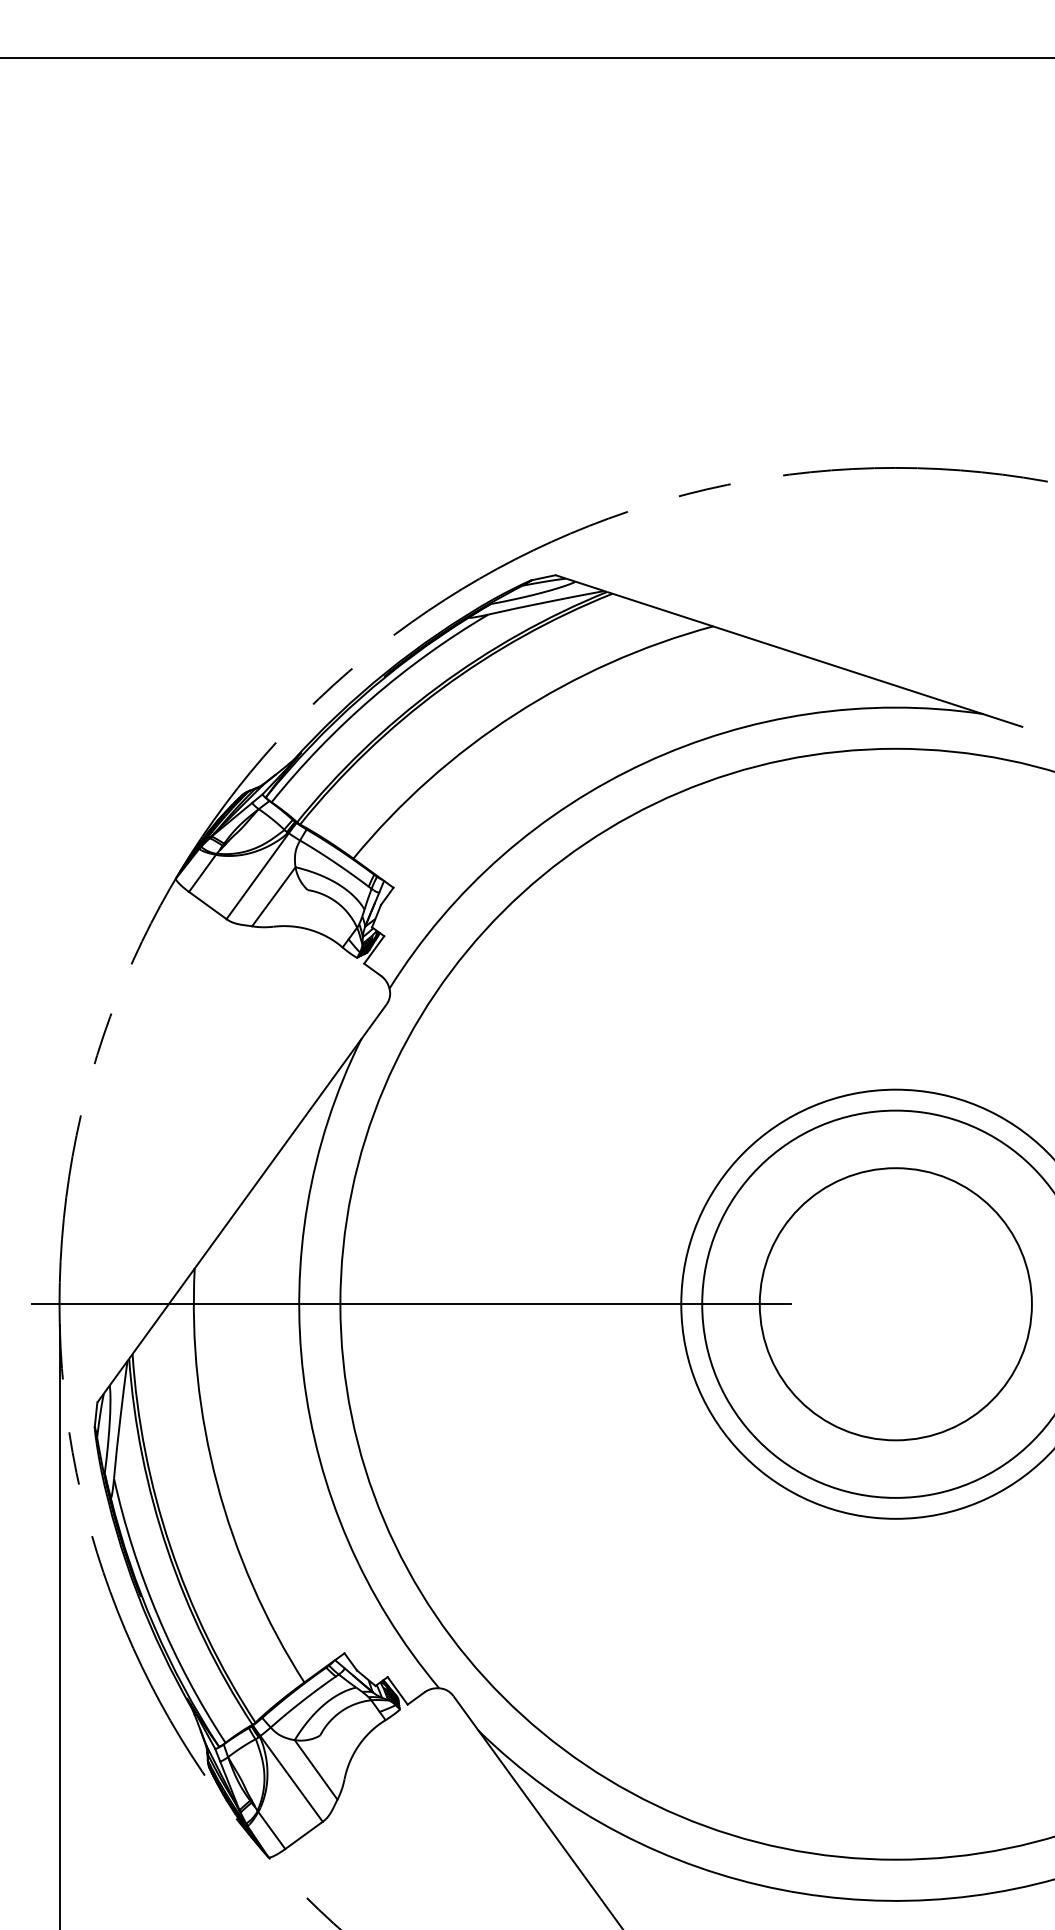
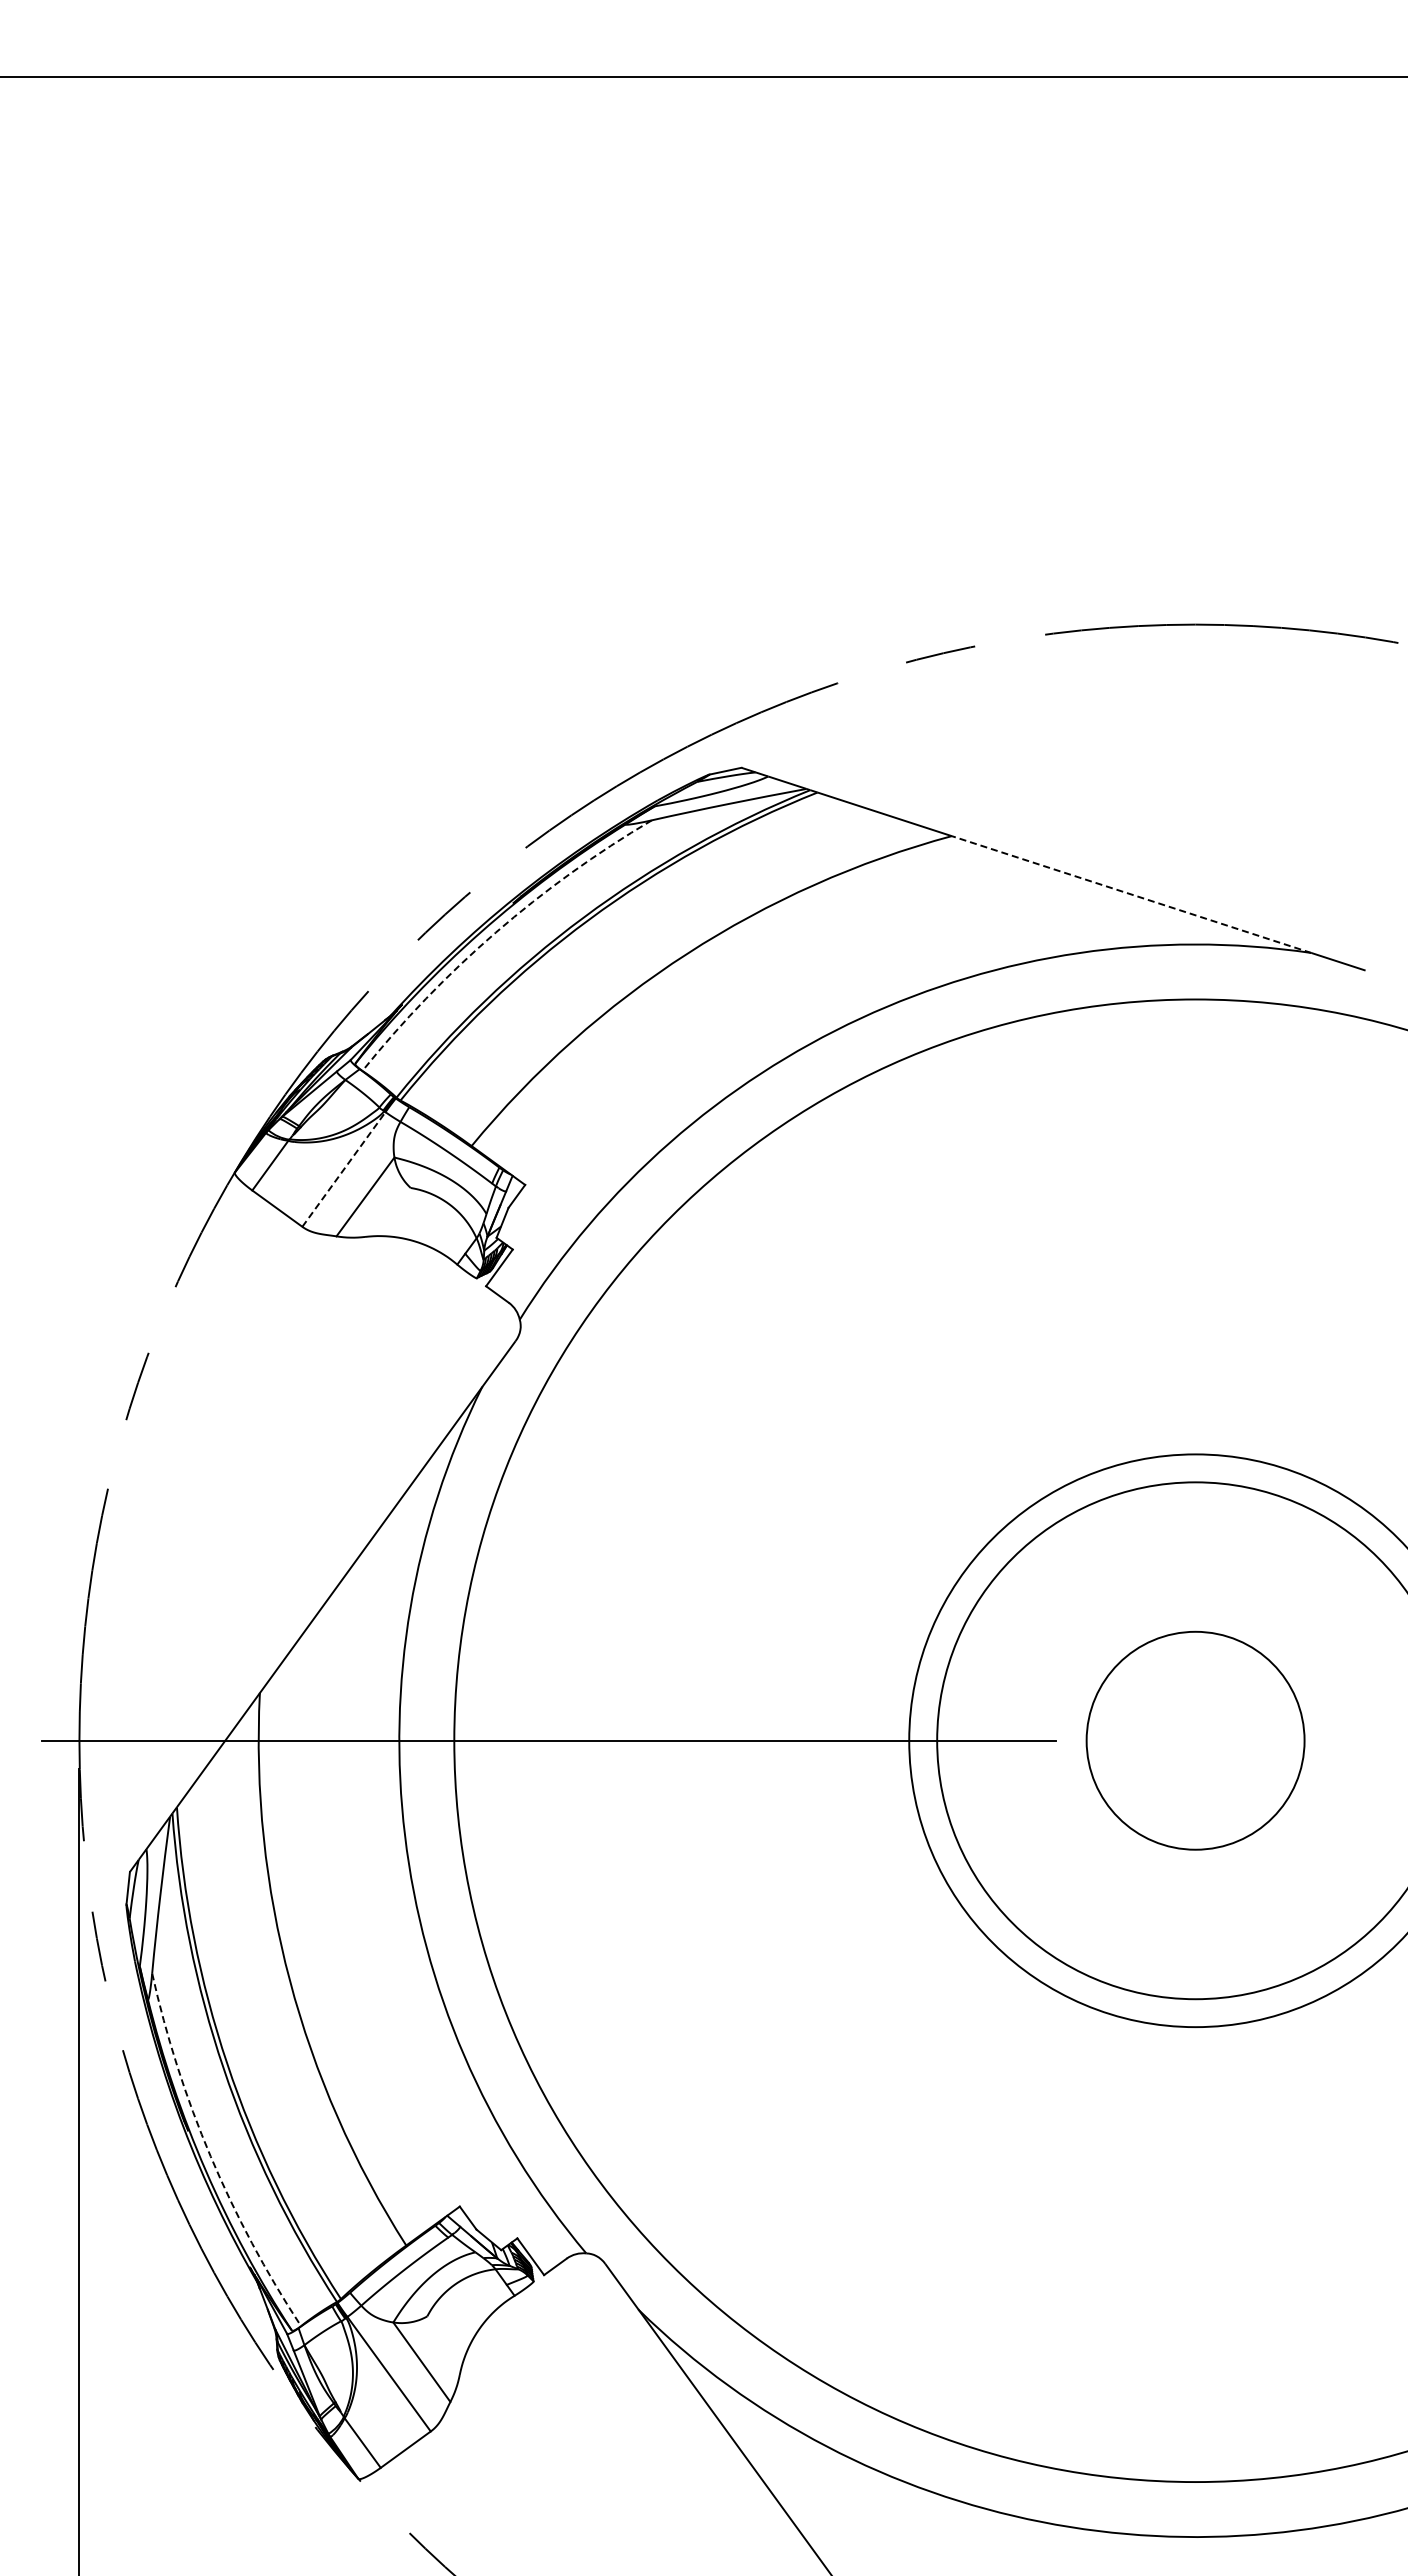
line: (847, 670) -> (1131, 894), solid -> dashed
arc: (371, 698) -> (495, 932), solid -> dashed
line: (257, 876) -> (343, 1169), solid -> dashed
circle: (895, 1304) -> (1195, 1740), size x0.6
arc: (157, 1615) -> (210, 2156), solid -> dashed

